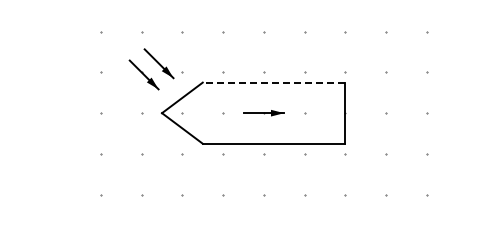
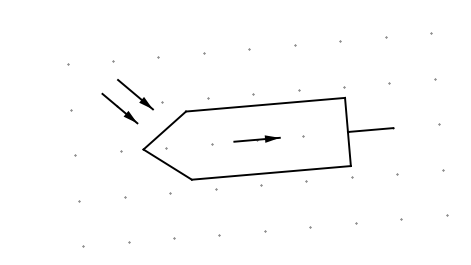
line: (273, 82) -> (264, 104), dashed -> solid
line: (365, 113) -> (370, 130), added

